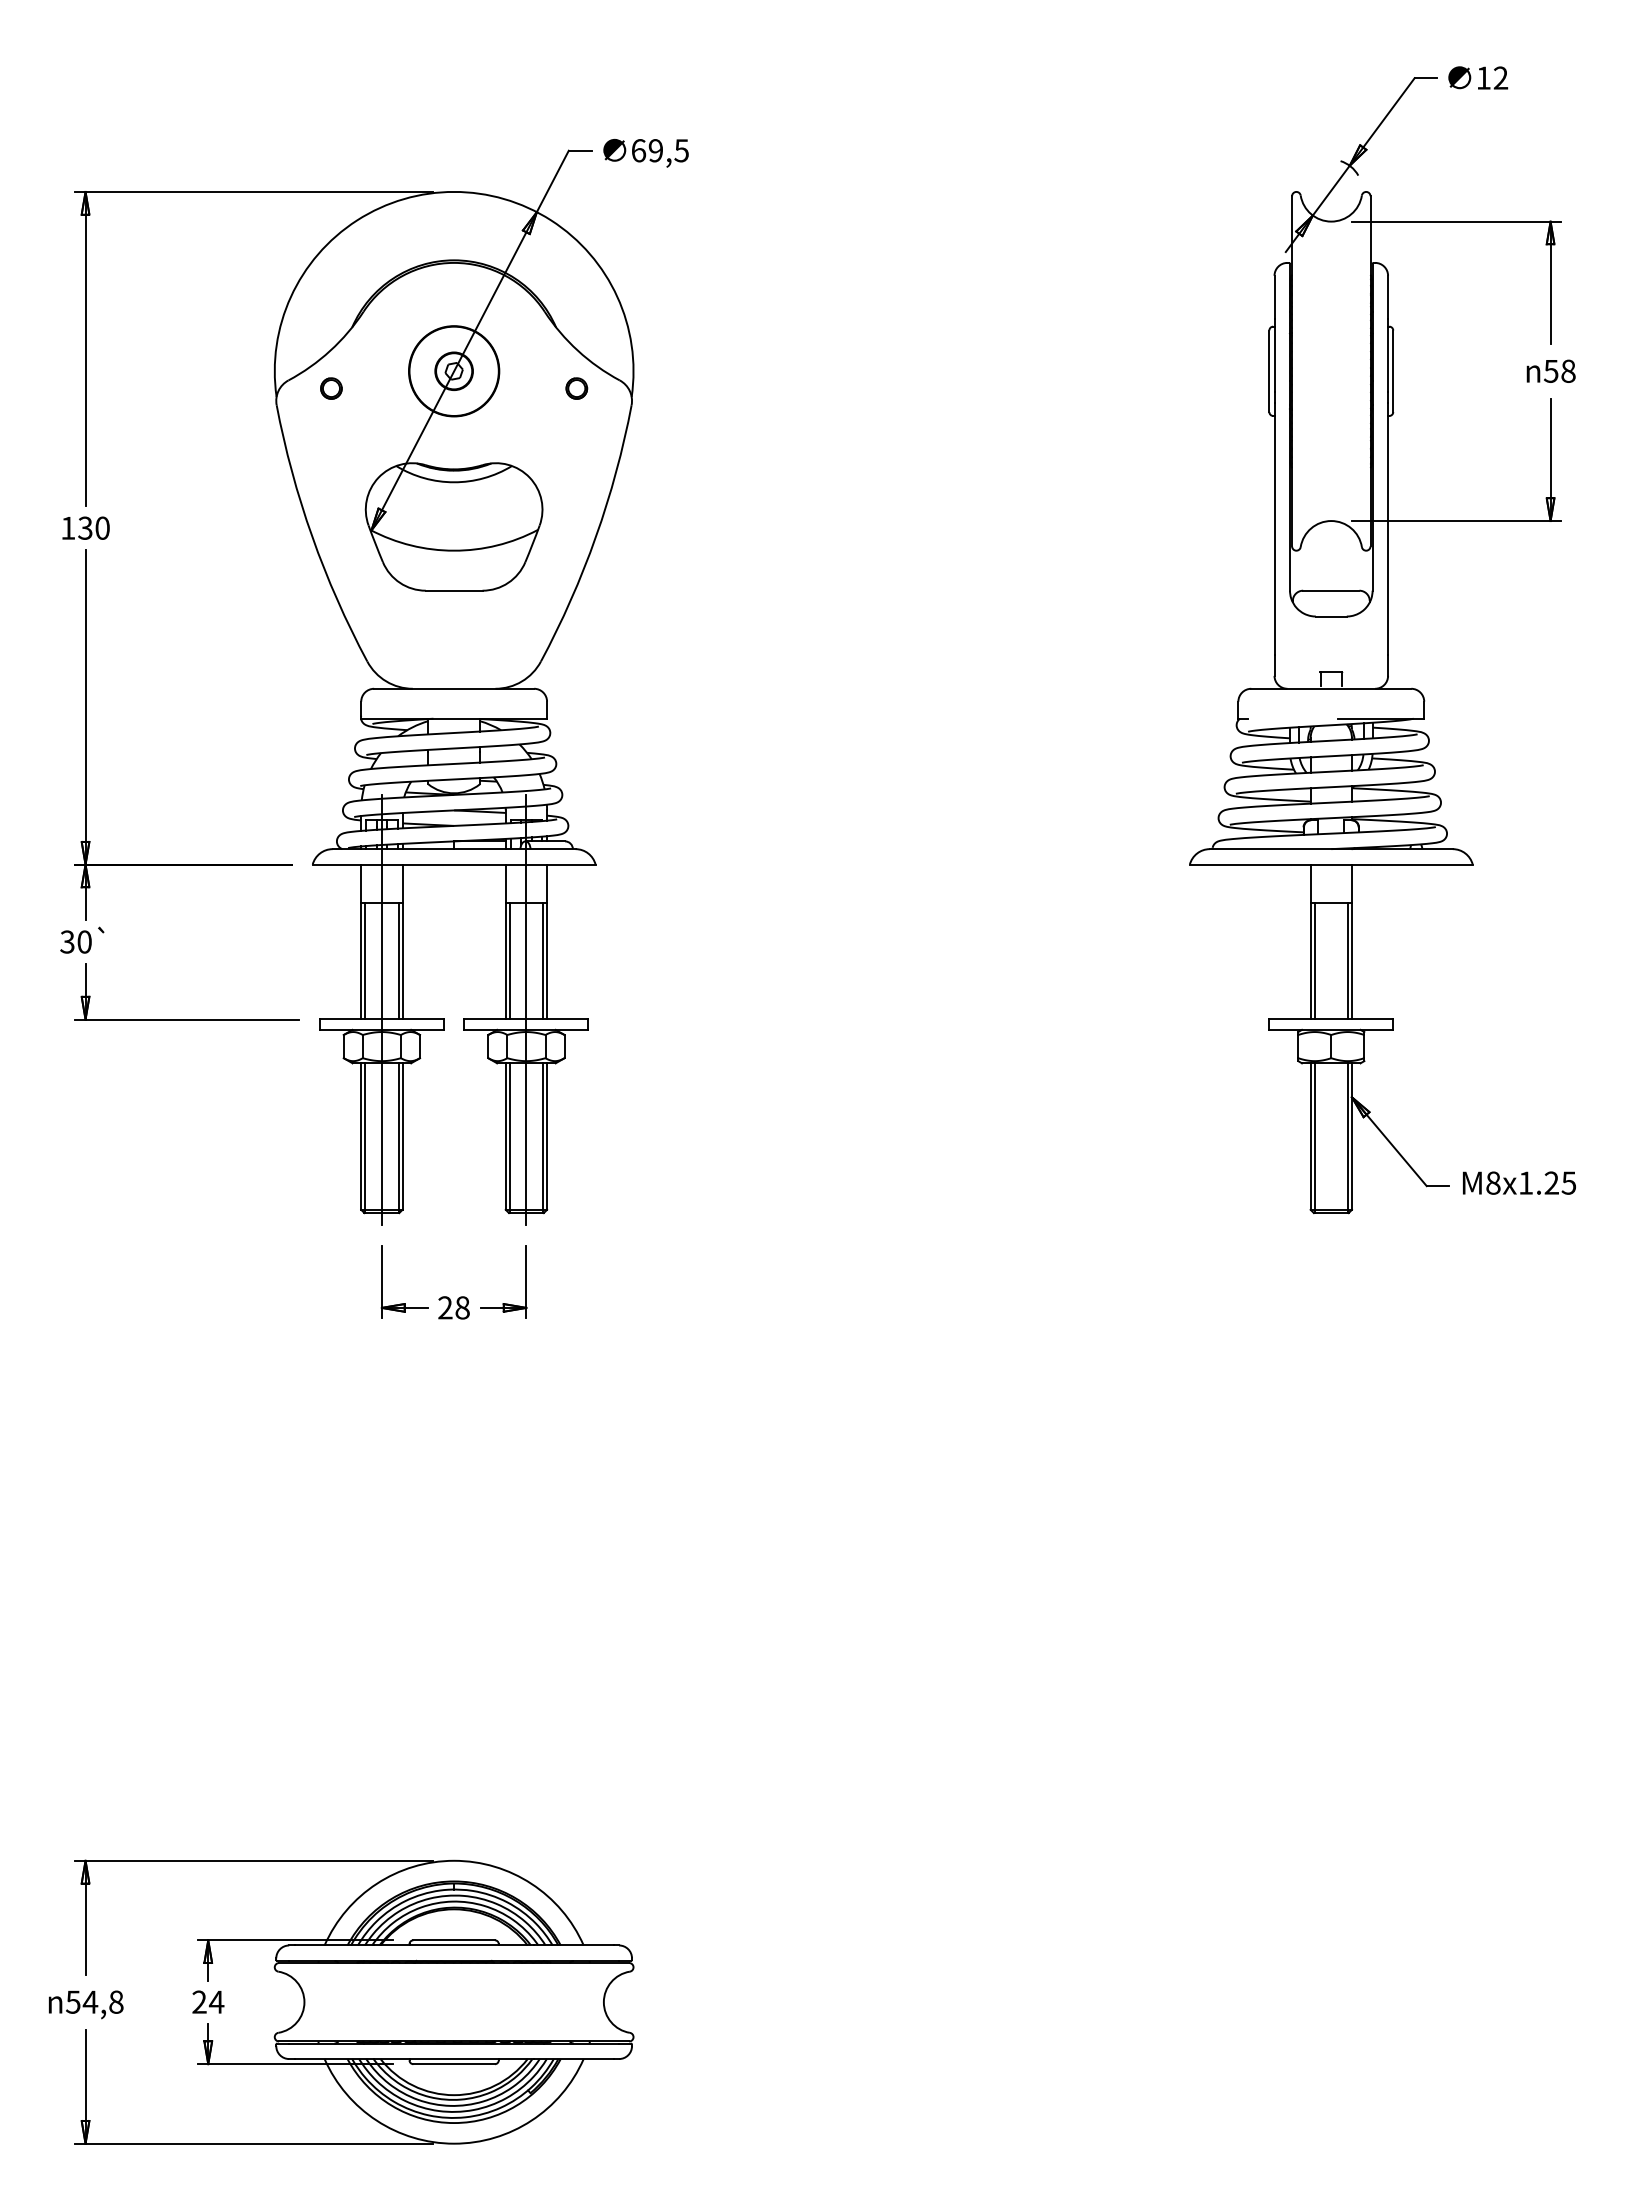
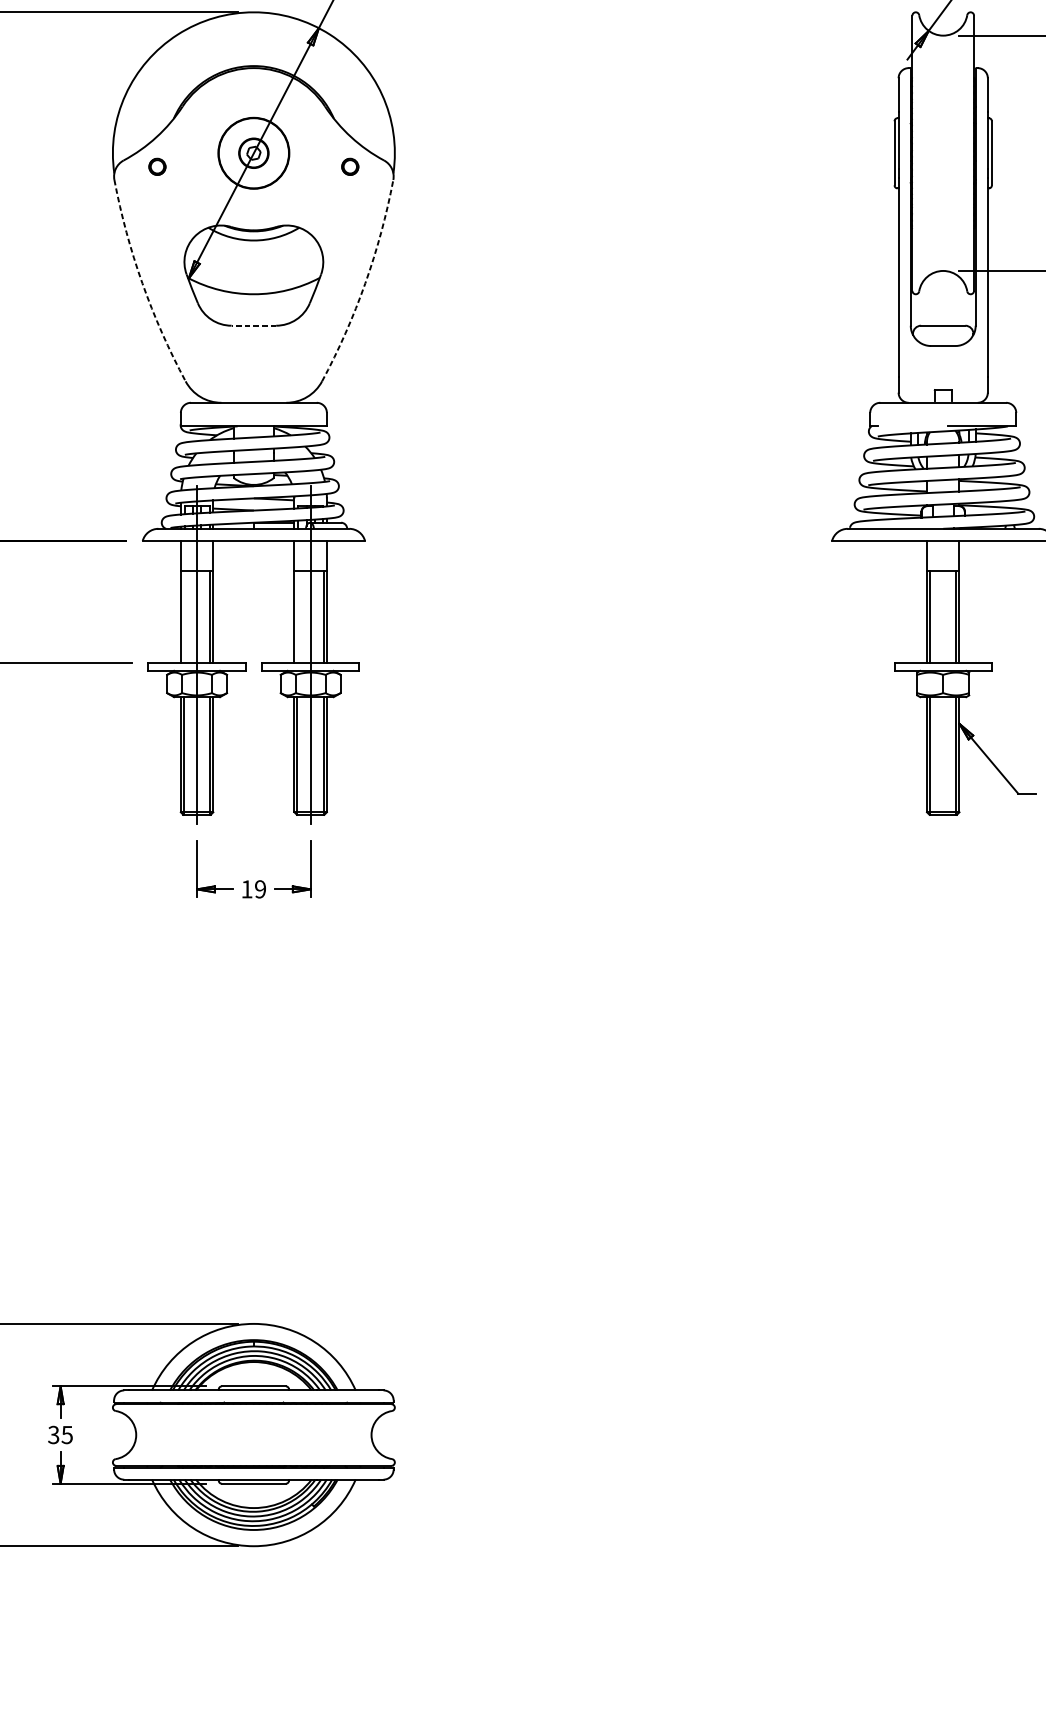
arc: (312, 536) -> (142, 283), solid -> dashed
arc: (595, 536) -> (364, 283), solid -> dashed
line: (453, 590) -> (253, 325), solid -> dashed
line: (365, 961) -> (184, 617), removed
line: (509, 961) -> (297, 617), removed
text: (453, 1307) -> (253, 889), 28 -> 19
text: (208, 2001) -> (60, 1434), 24 -> 35

